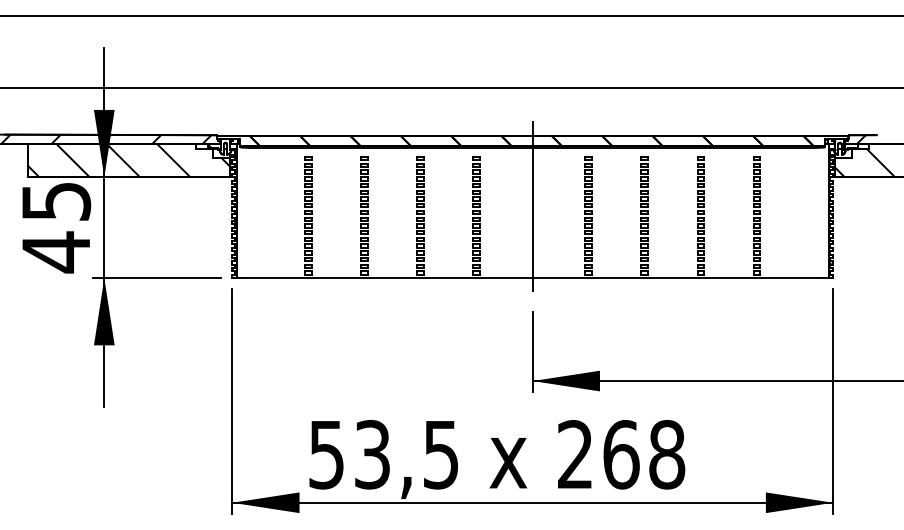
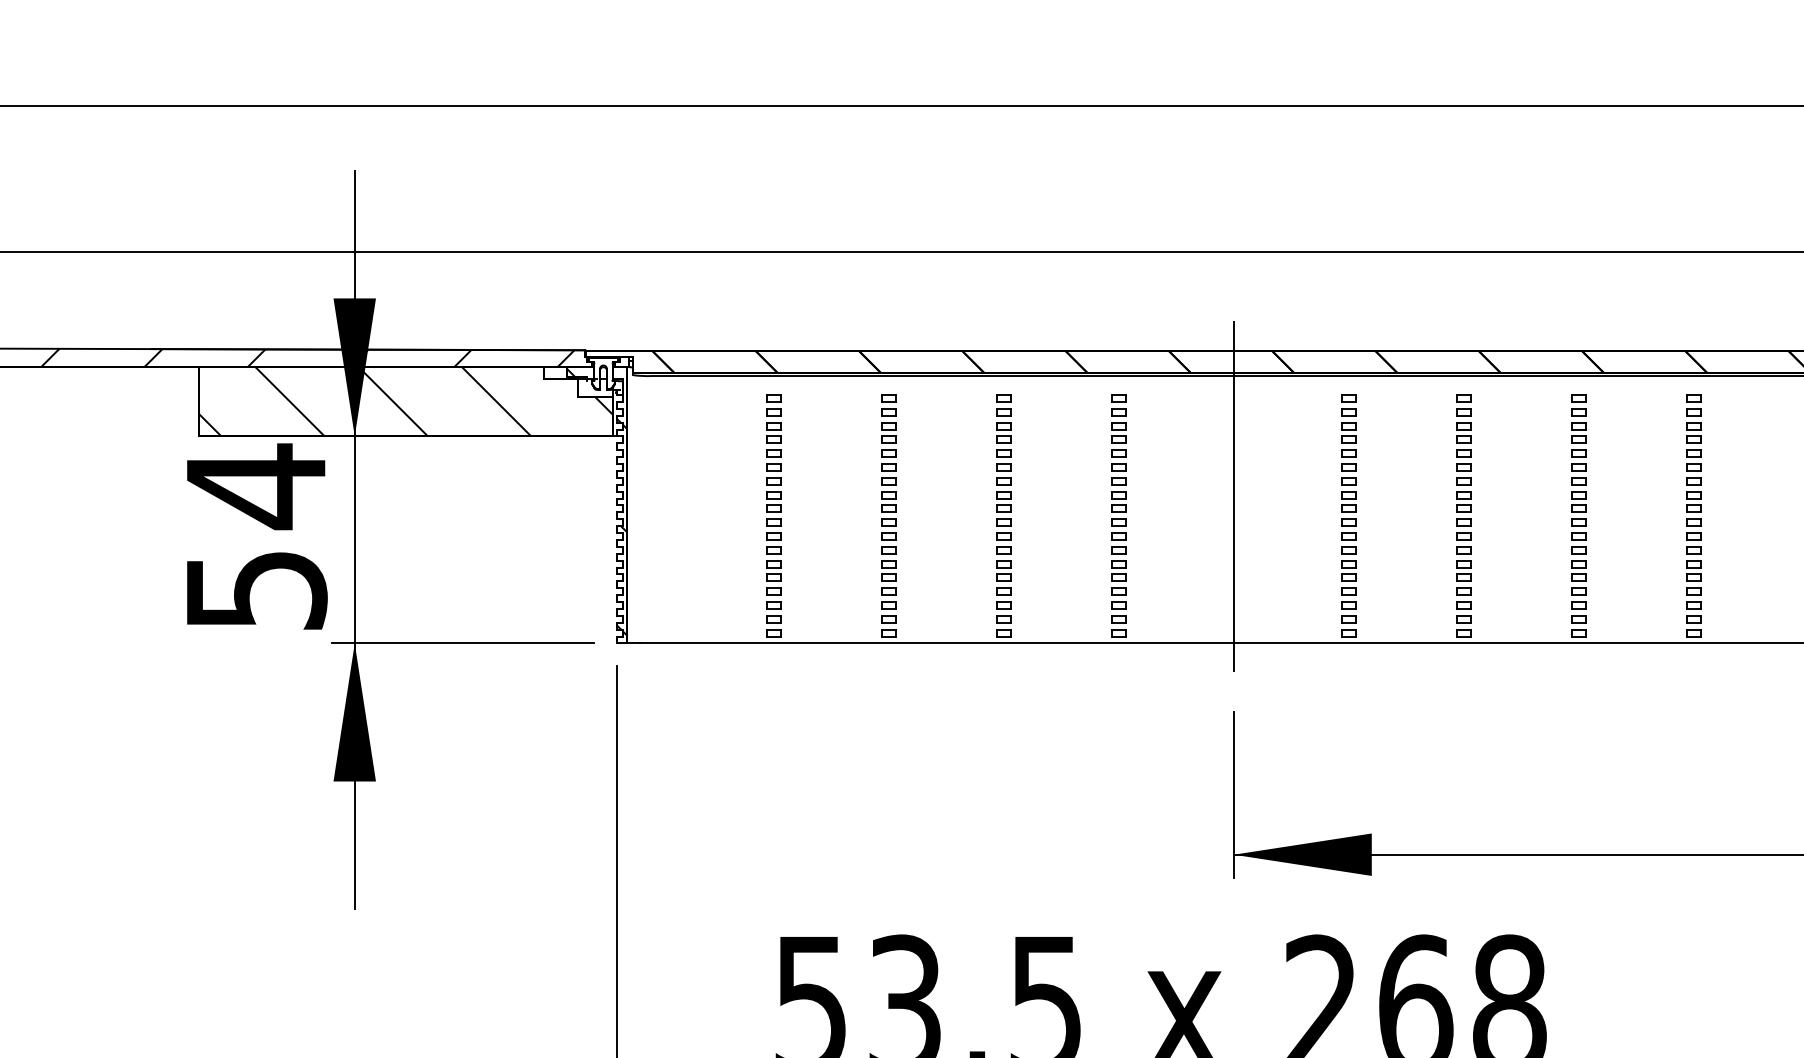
text: (56, 226) -> (256, 537), 45 -> 54

